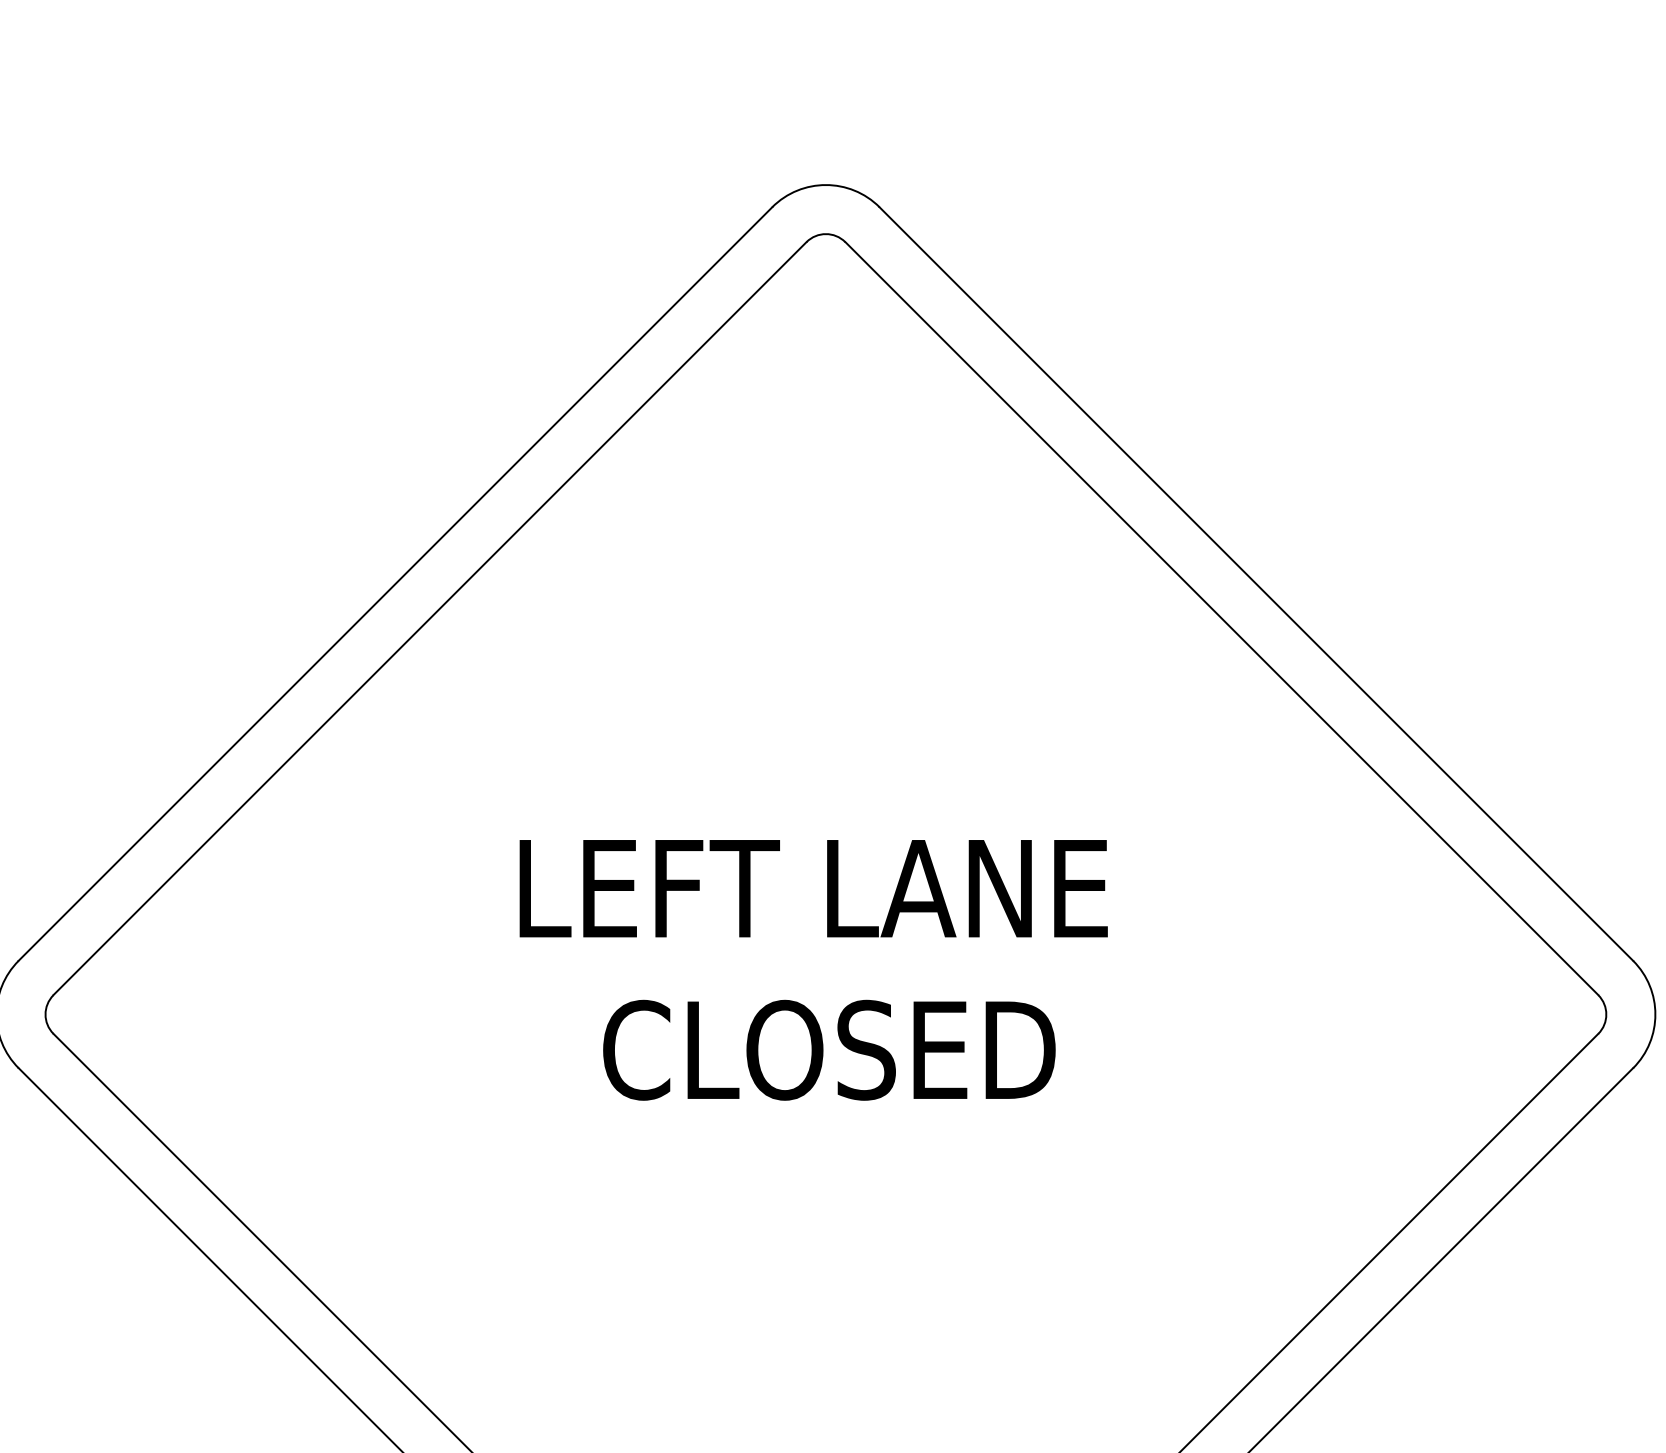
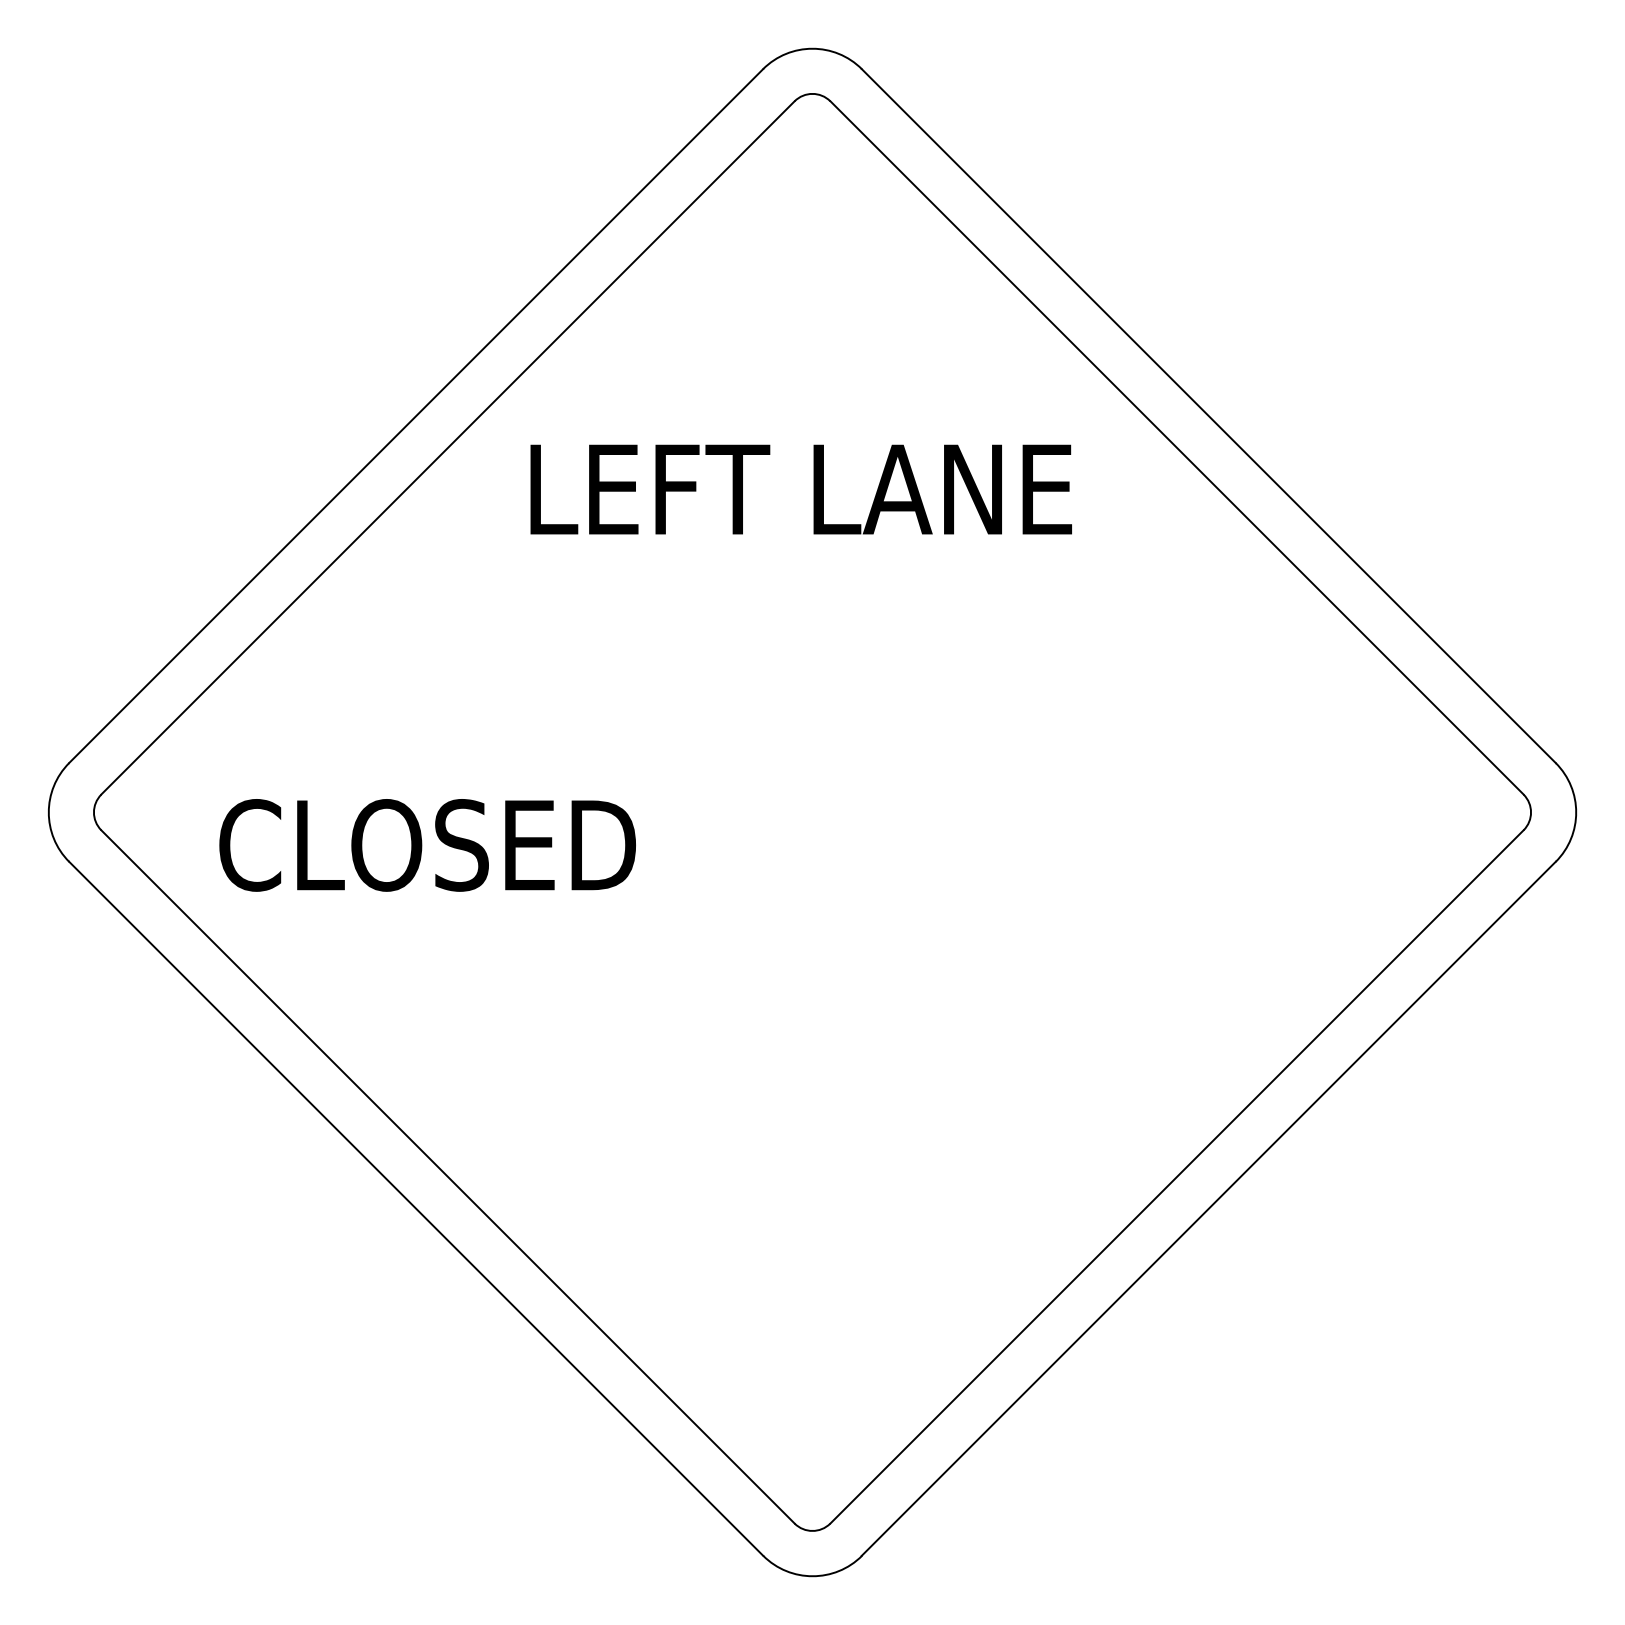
text: (812, 888) -> (800, 489), moved
text: (829, 1050) -> (427, 845), moved

